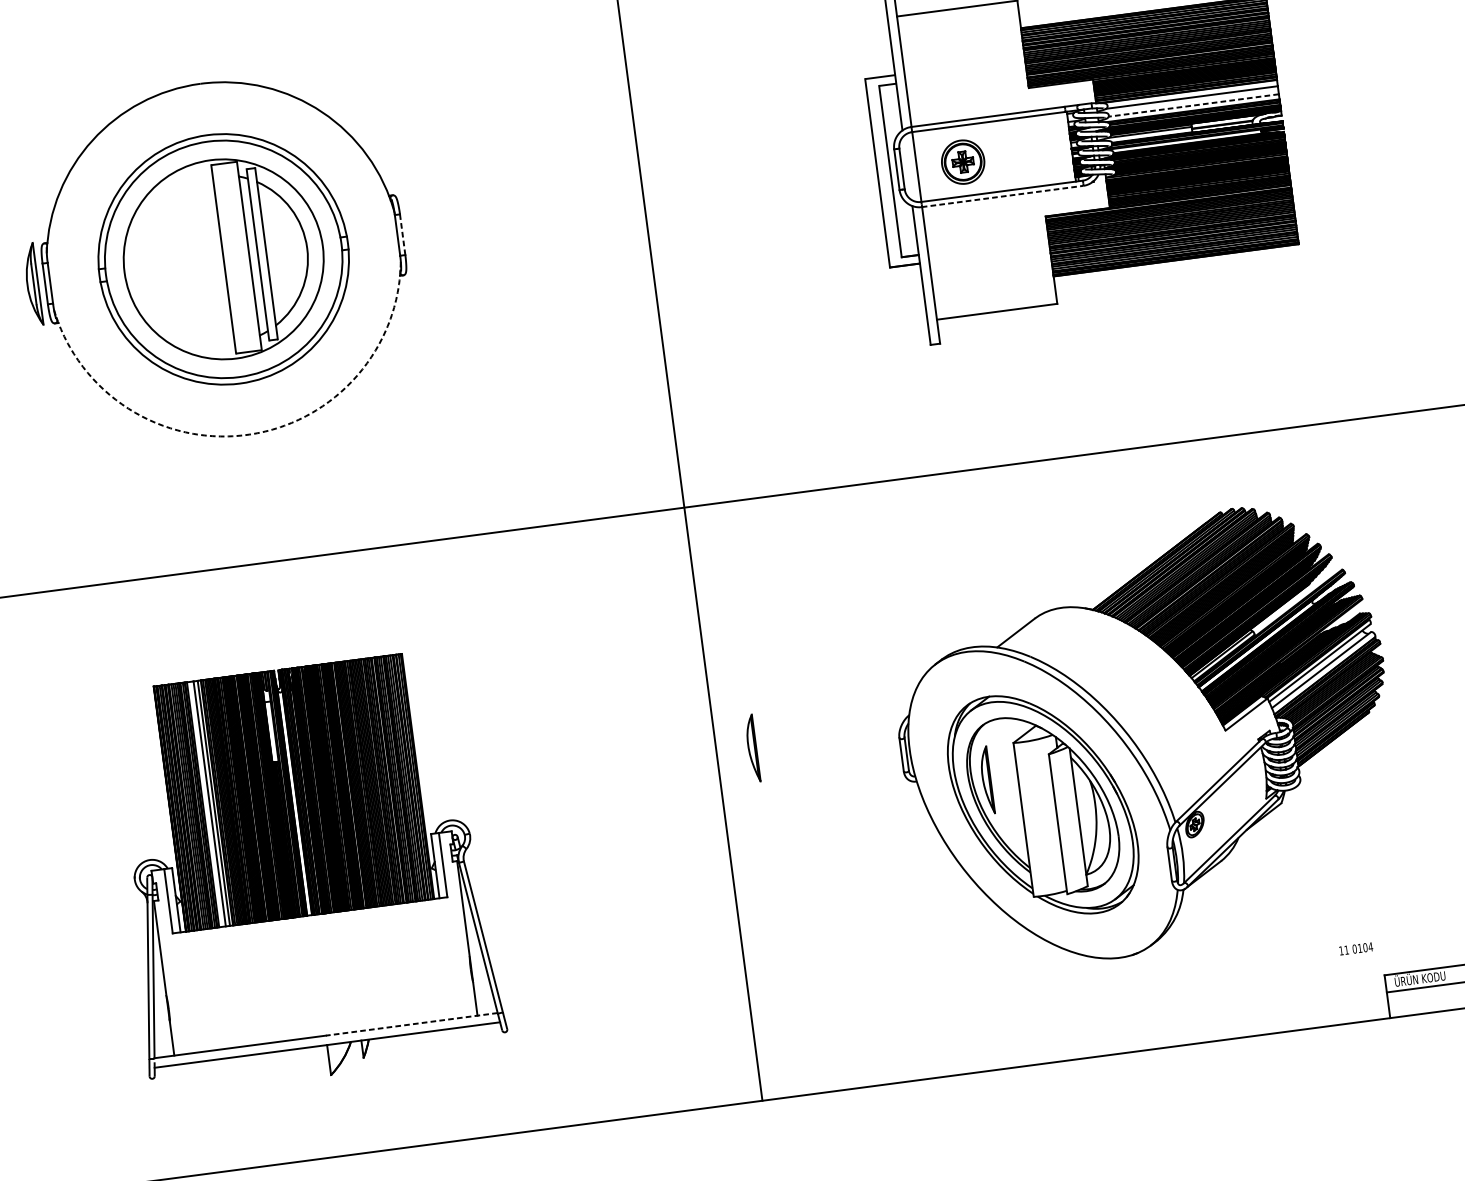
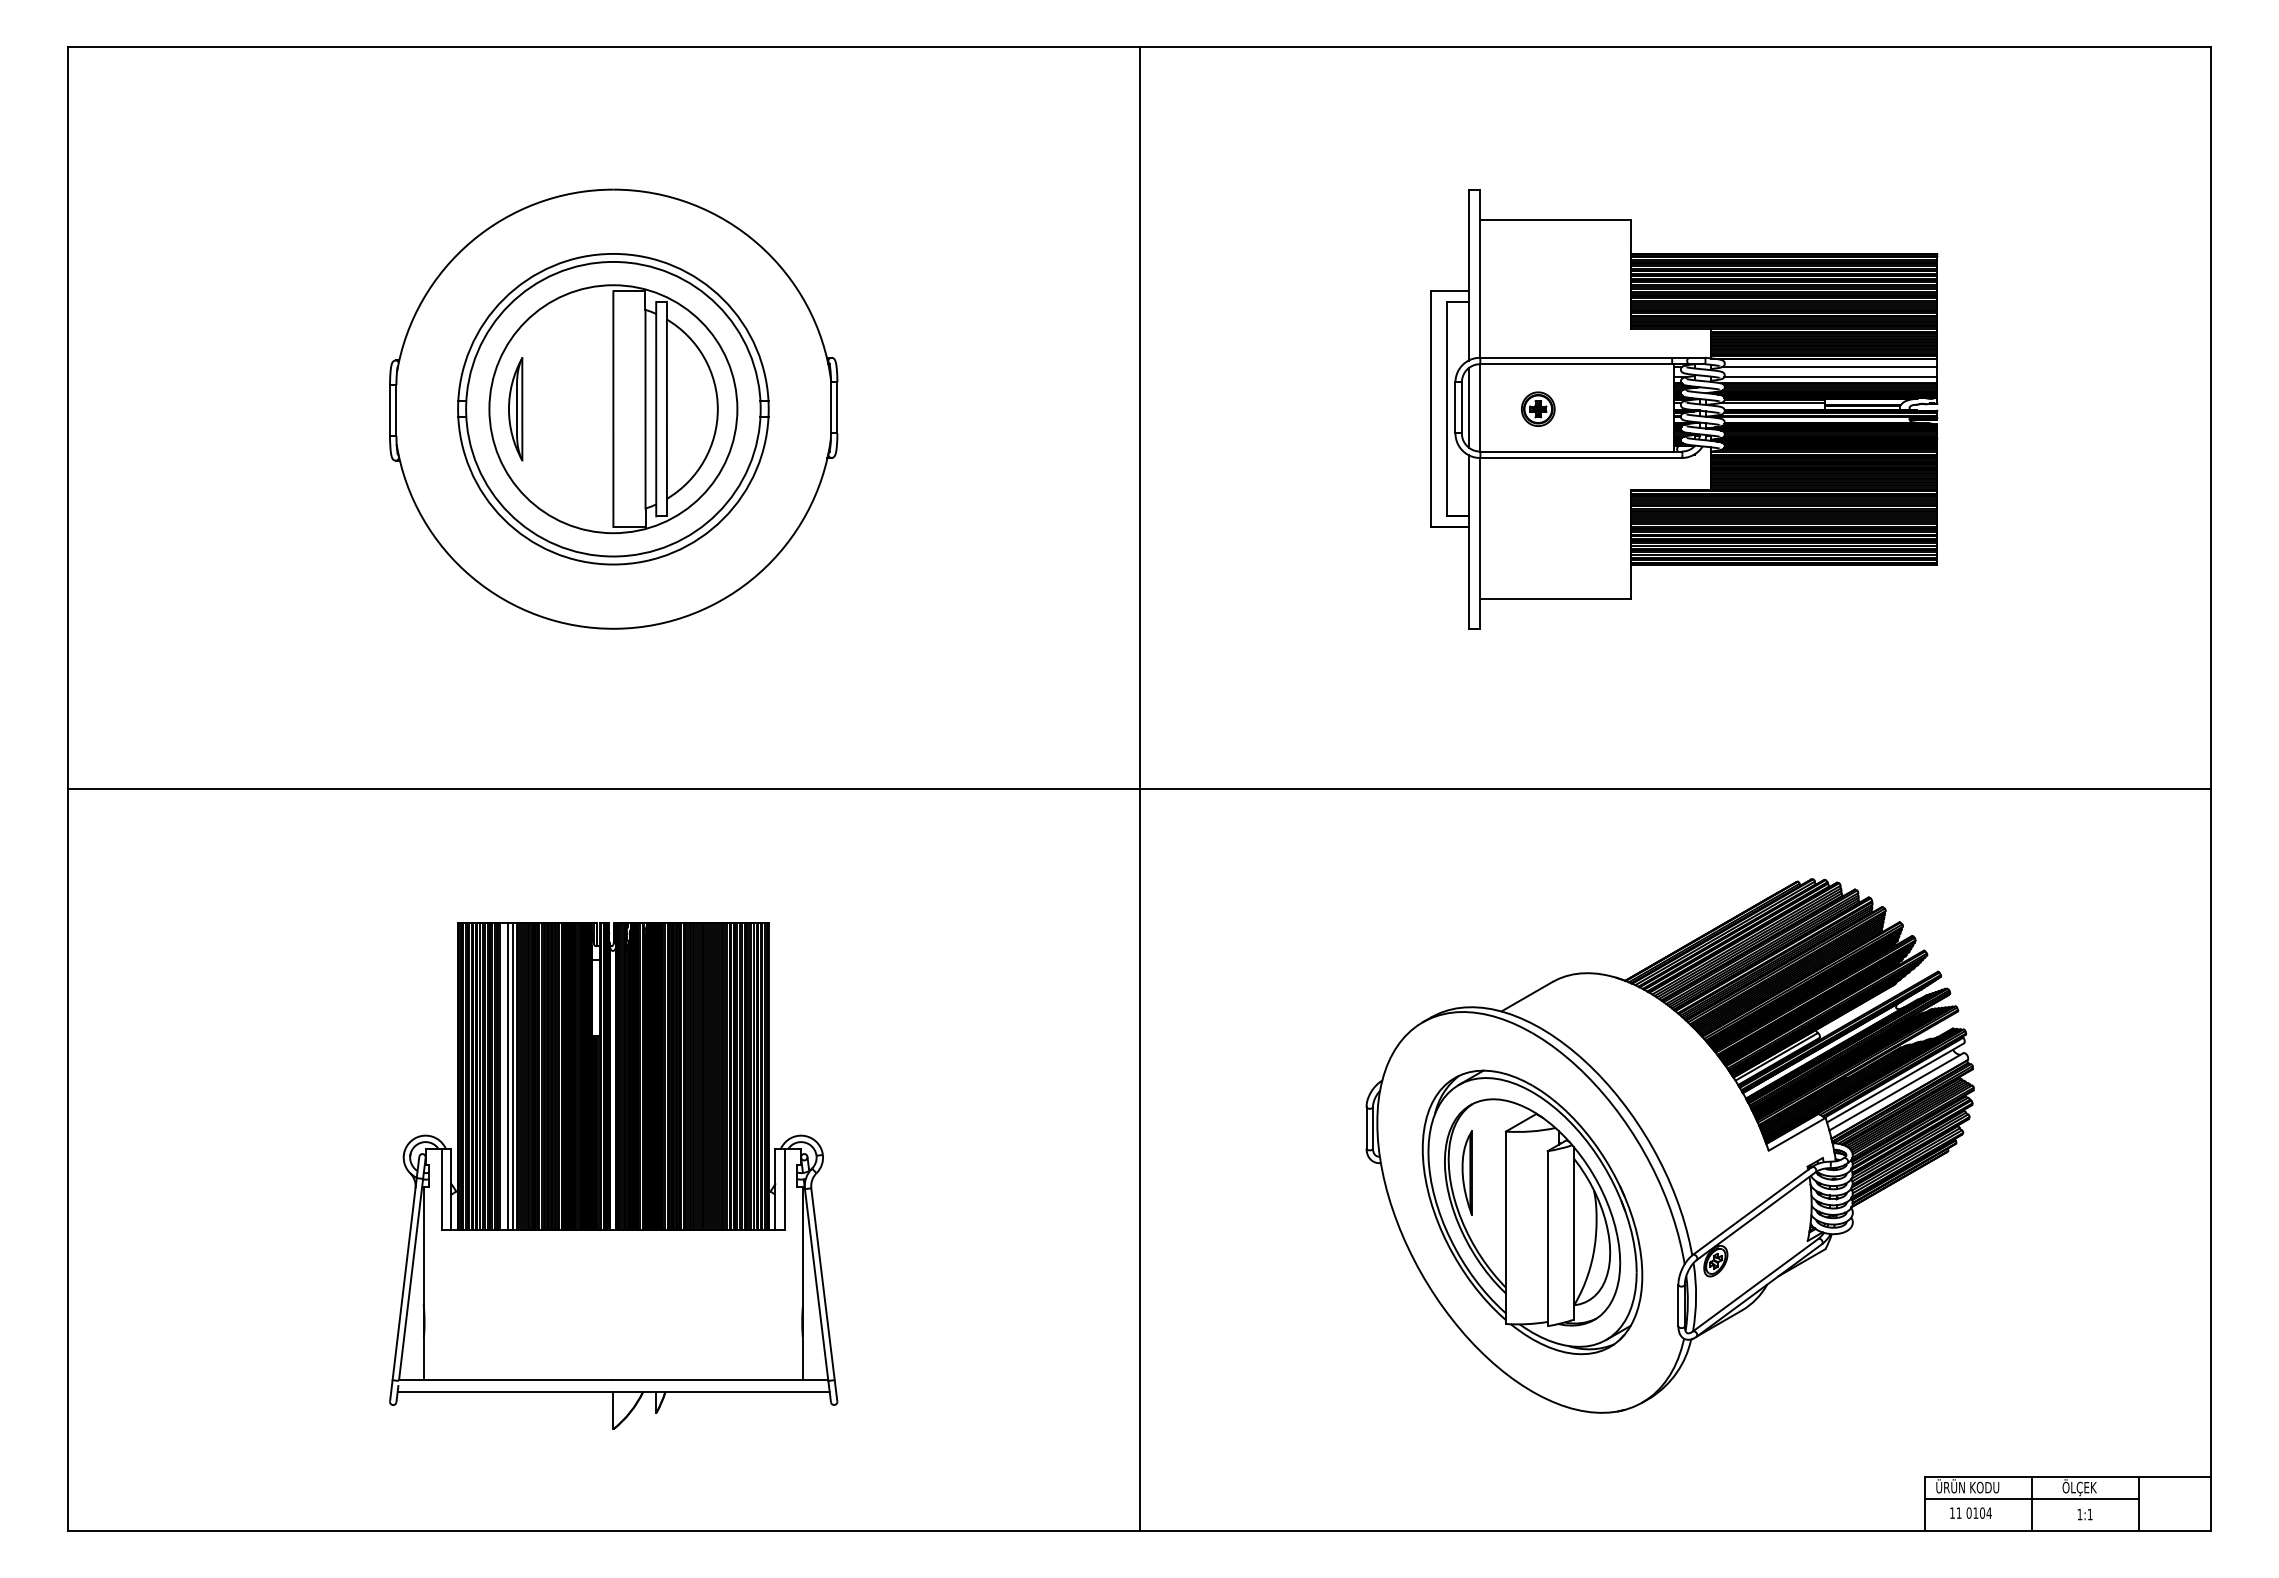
line: (1193, 105) -> (1830, 377), dashed -> solid
part: (963, 161) -> (1538, 408), size x0.62
line: (907, 167) -> (1468, 407), added
line: (1002, 196) -> (1581, 457), dashed -> solid
line: (402, 234) -> (837, 407), dashed -> solid
part: (32, 284) -> (515, 409), moved
arc: (249, 434) -> (616, 628), dashed -> solid
part: (751, 748) -> (1183, 1095), removed
text: (1355, 948) -> (1970, 1512), moved
line: (411, 1024) -> (720, 1380), dashed -> solid

